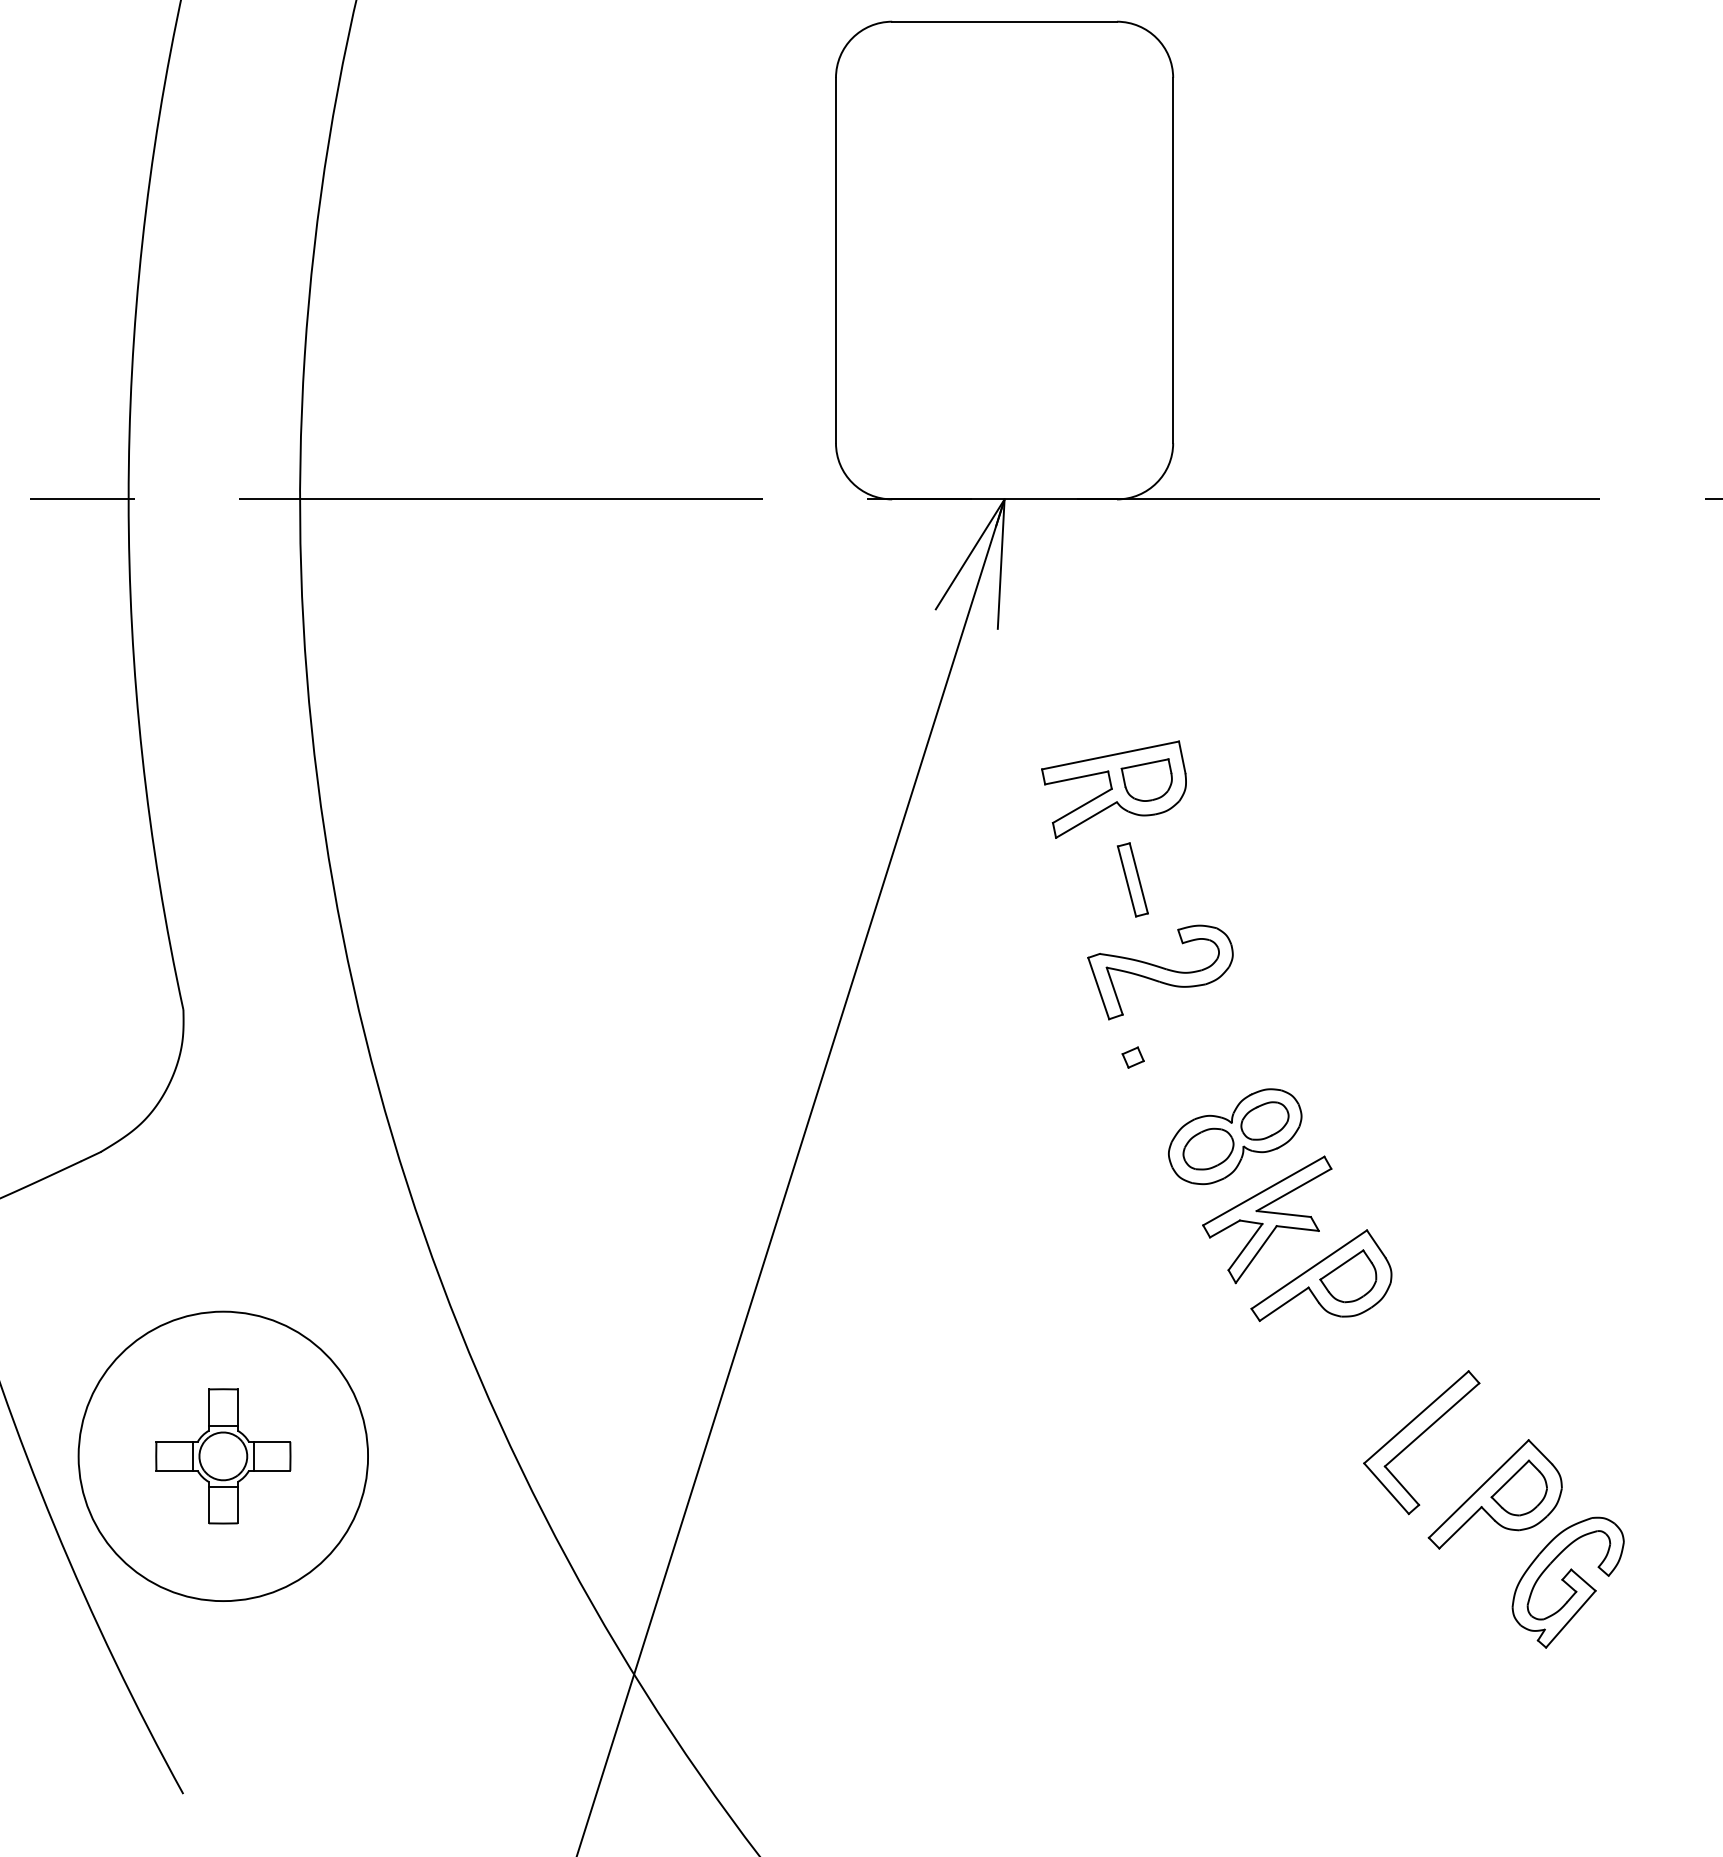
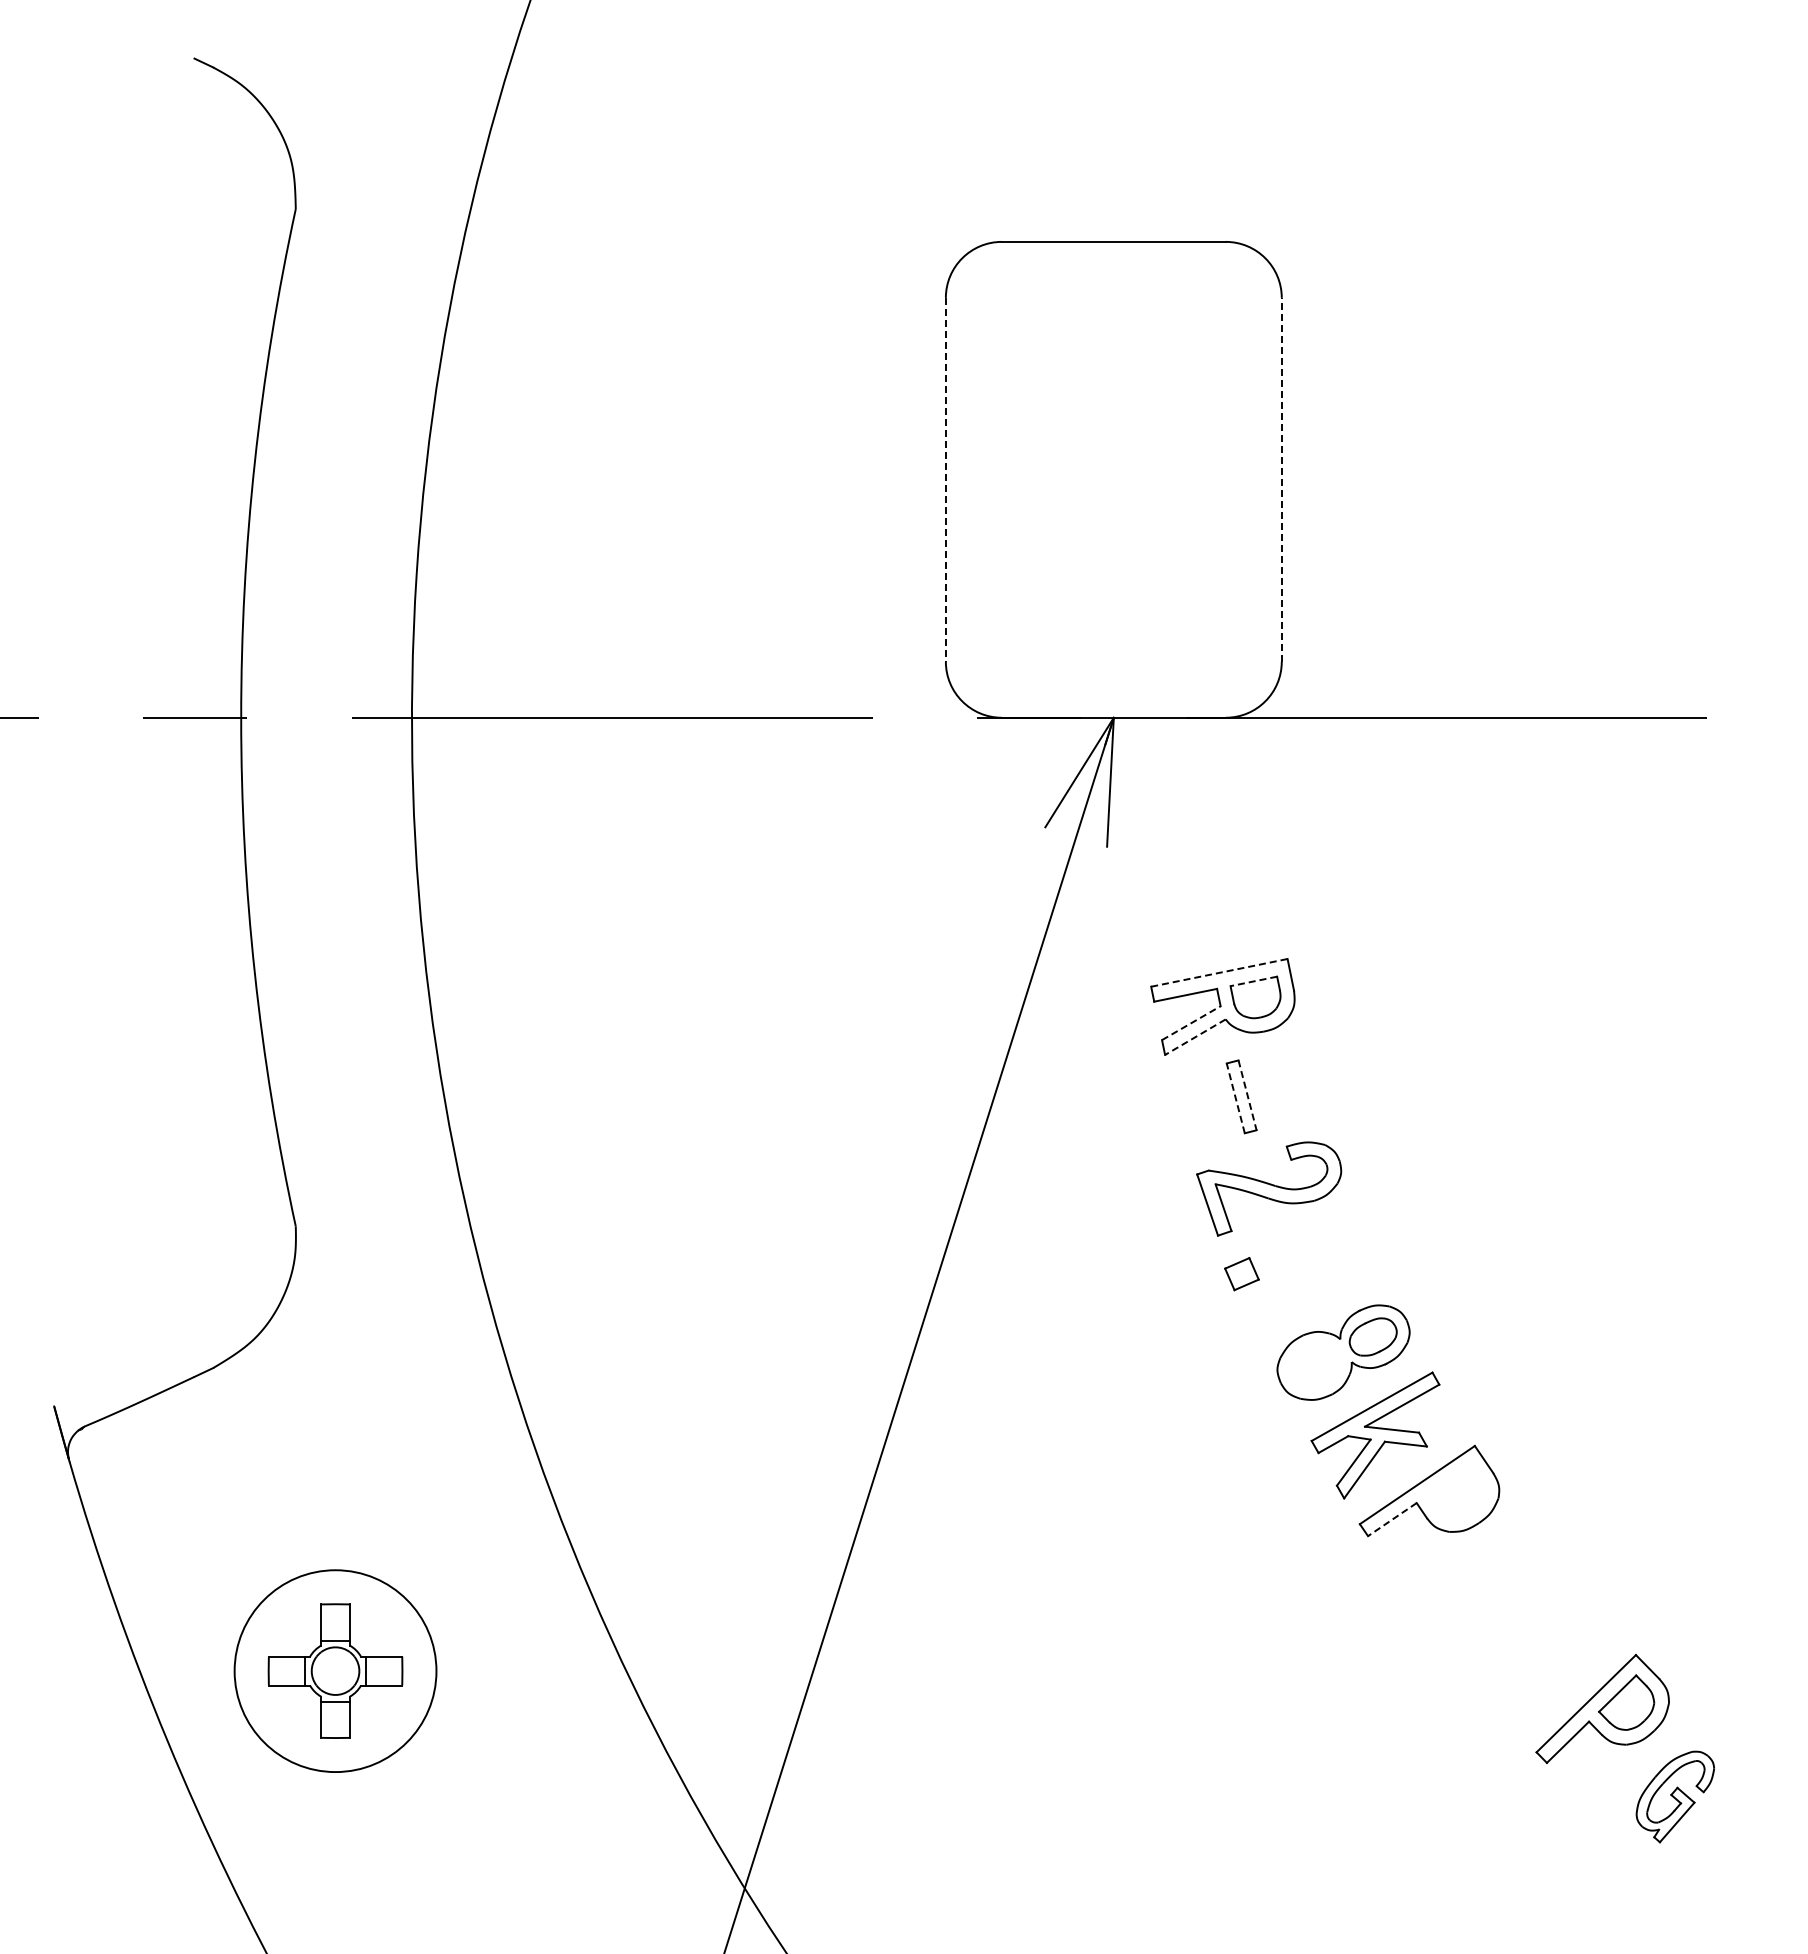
line: (835, 260) -> (945, 479), solid -> dashed
line: (1172, 260) -> (1281, 479), solid -> dashed
line: (1110, 755) -> (1219, 972), solid -> dashed
line: (1144, 764) -> (1253, 981), solid -> dashed
line: (1082, 806) -> (1191, 1023), solid -> dashed
line: (1085, 820) -> (1194, 1037), solid -> dashed
line: (1138, 878) -> (1247, 1095), solid -> dashed
line: (1126, 880) -> (1235, 1097), solid -> dashed
part: (1132, 1057) -> (1241, 1273), size x1.6
part: (1208, 1148) -> (1316, 1364), removed
part: (1347, 1276) -> (1455, 1491), removed
line: (1283, 1304) -> (1391, 1519), solid -> dashed
part: (1421, 1442) -> (1529, 1657), removed
circle: (223, 1456) -> (335, 1671), size x0.7
part: (1568, 1582) -> (1675, 1796), size x0.7

